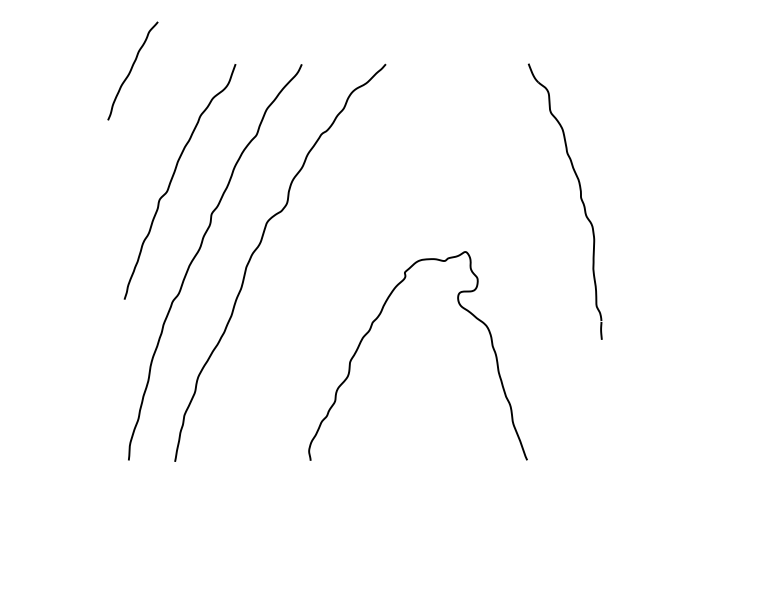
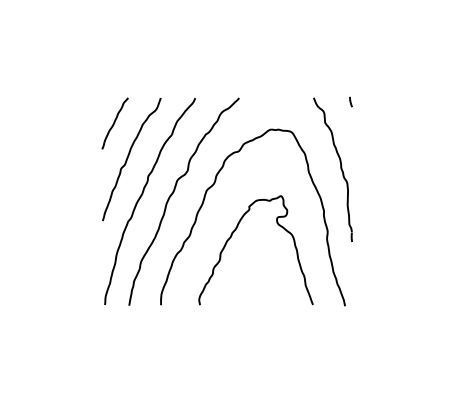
curve: (131, 70) -> (114, 123), moved
curve: (598, 70) -> (350, 101), added
curve: (340, 227) -> (215, 183), added

